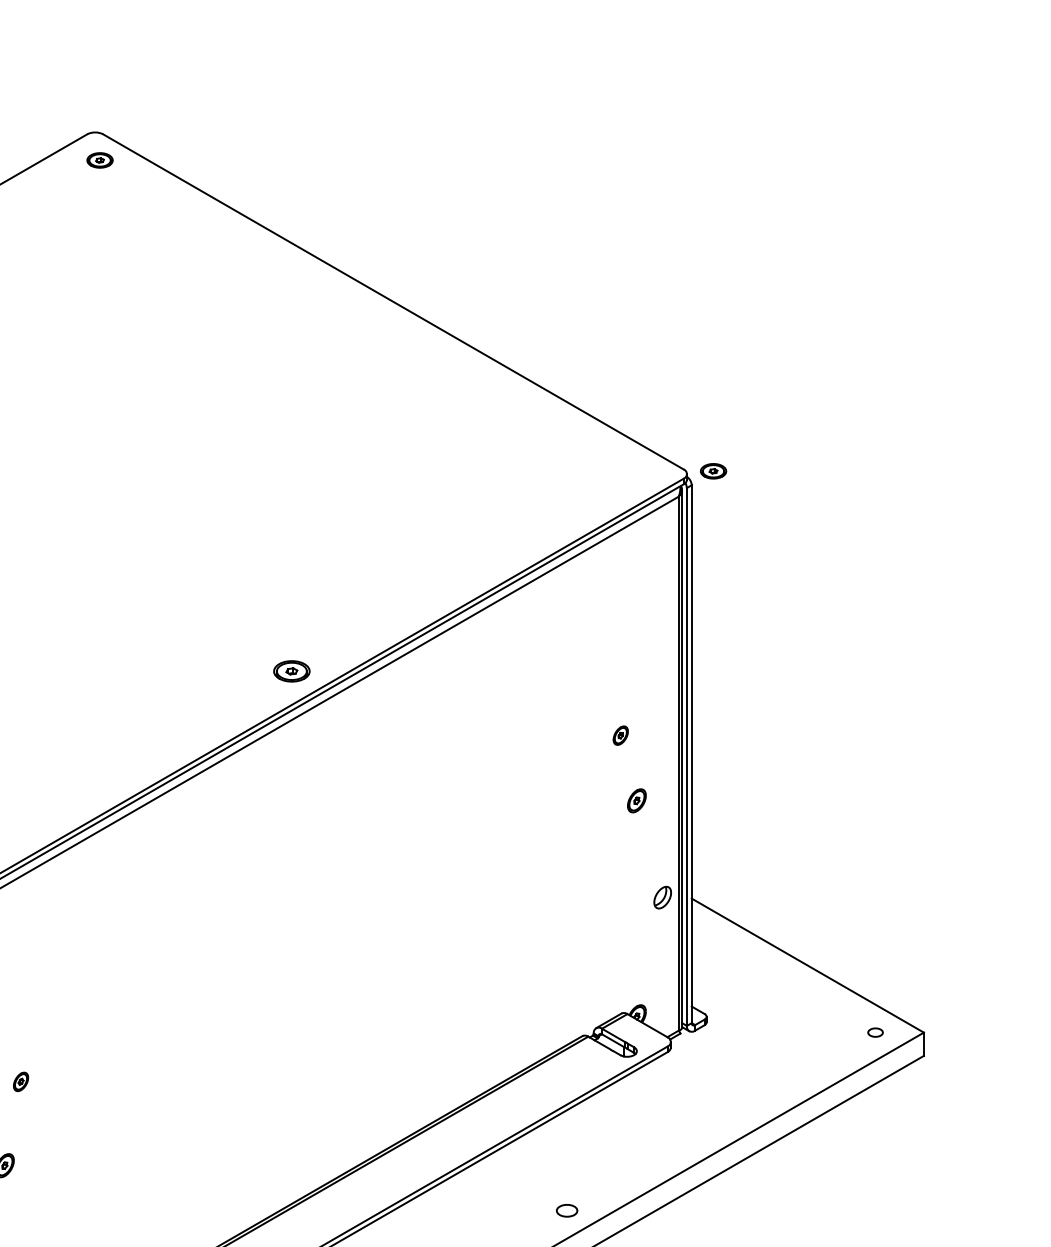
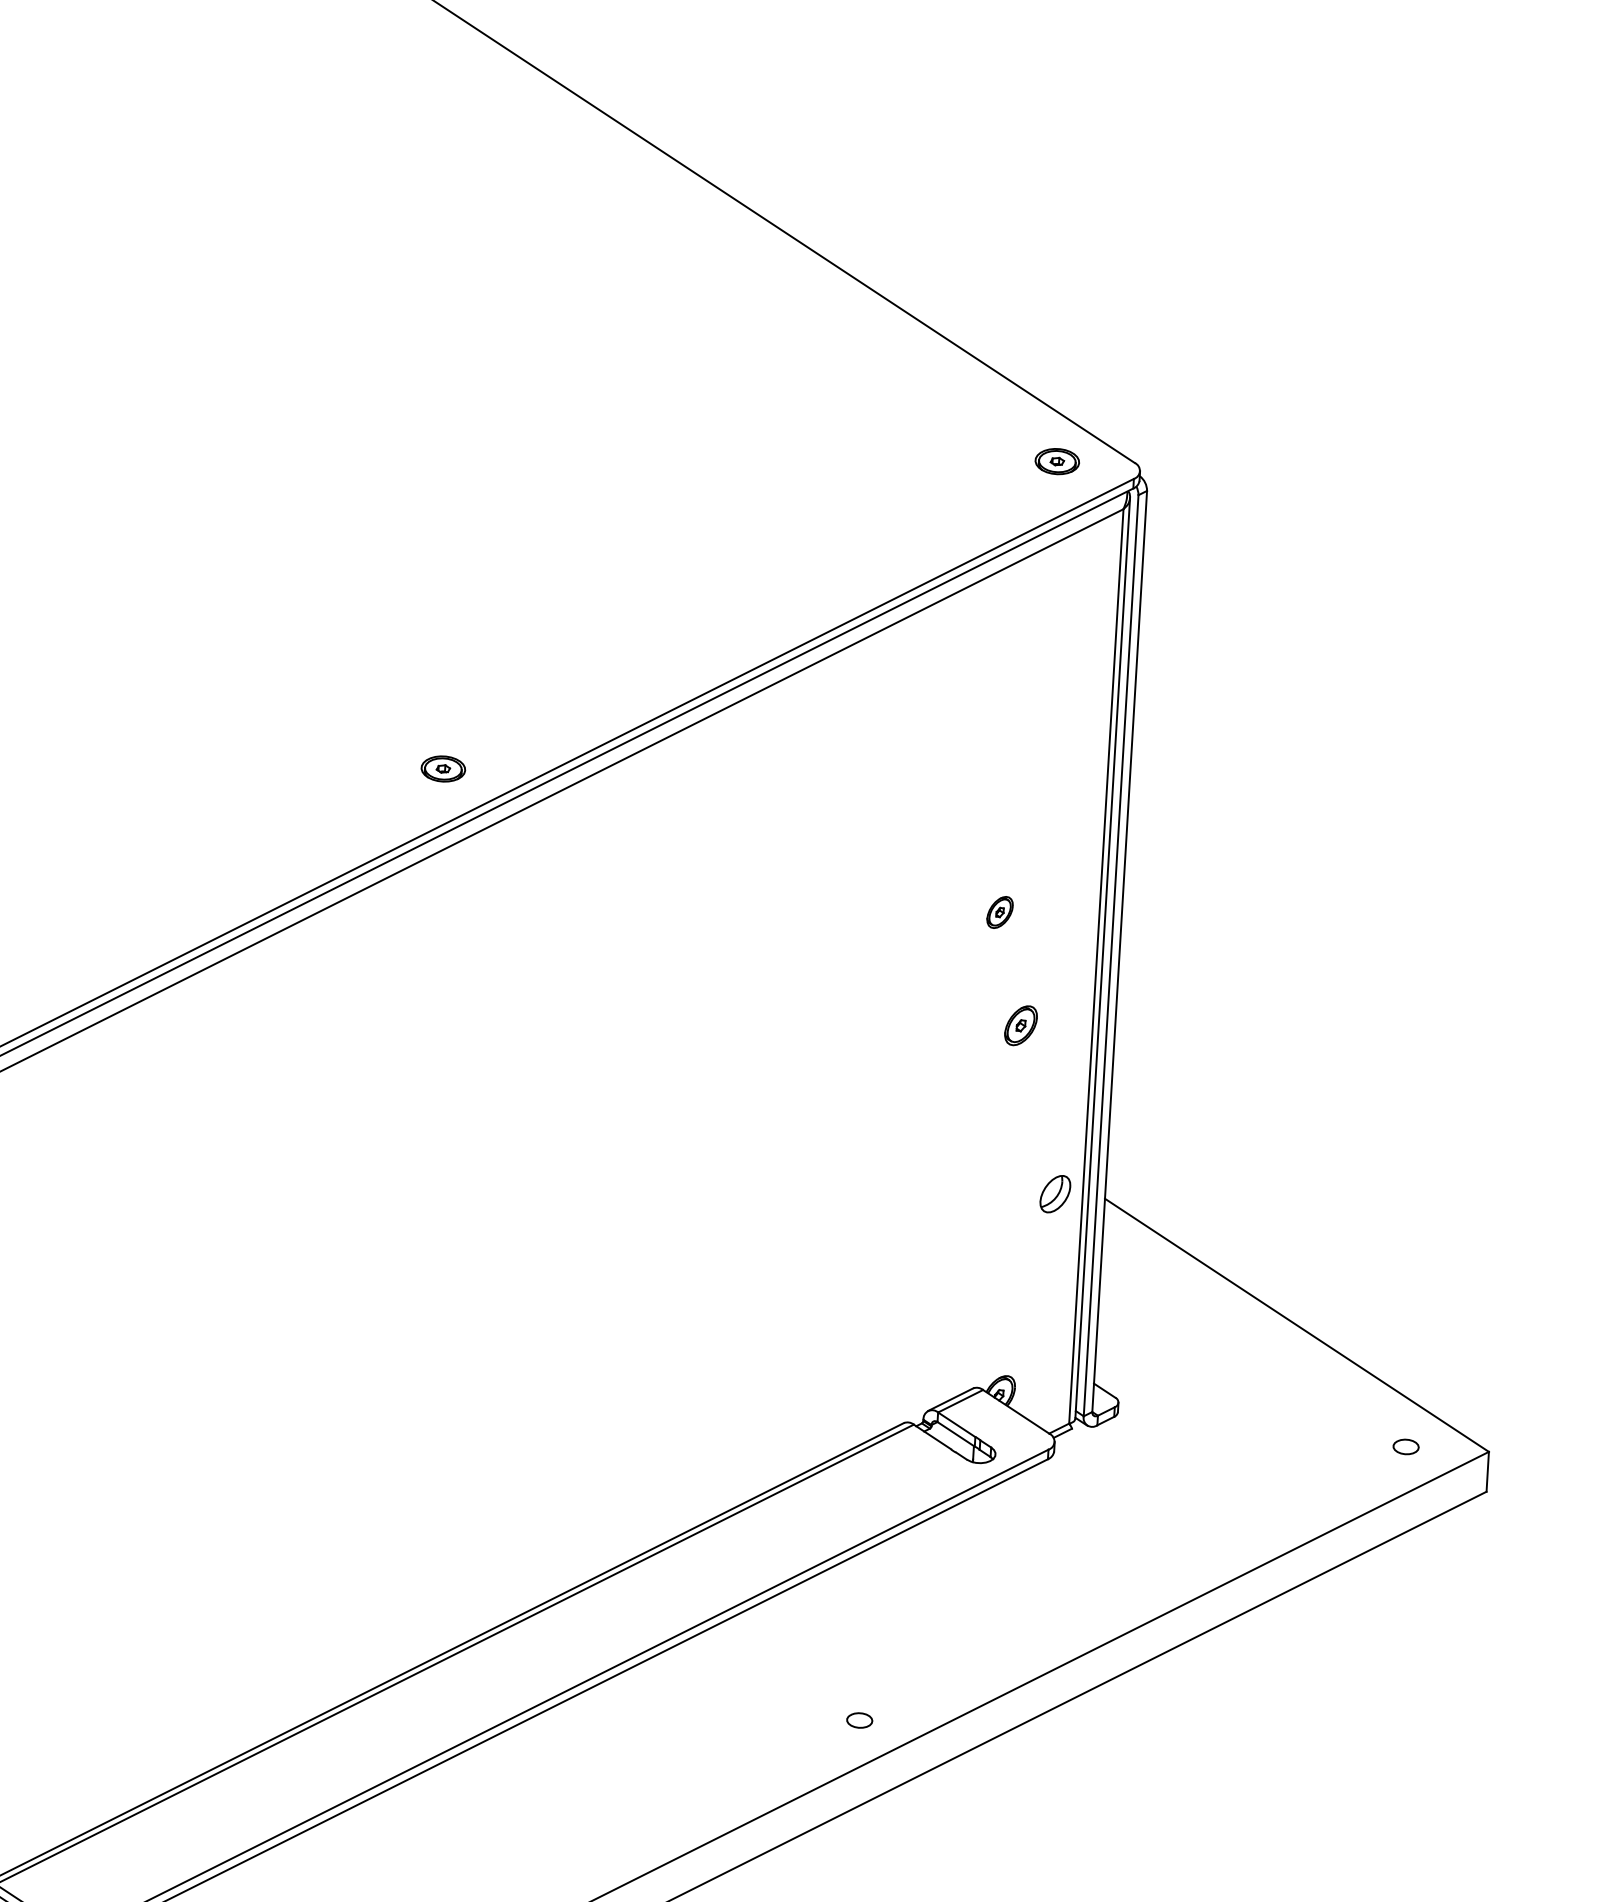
part: (713, 471) -> (1057, 461), moved
part: (291, 671) -> (442, 769), size x0.71
part: (566, 1210) -> (858, 1720), size x0.71

